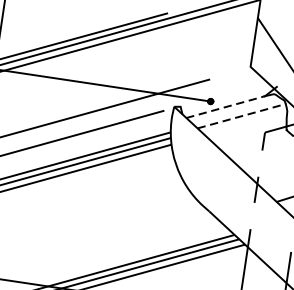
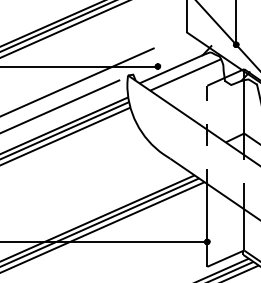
line: (226, 107) -> (171, 69), dashed -> solid
line: (242, 115) -> (186, 74), dashed -> solid

